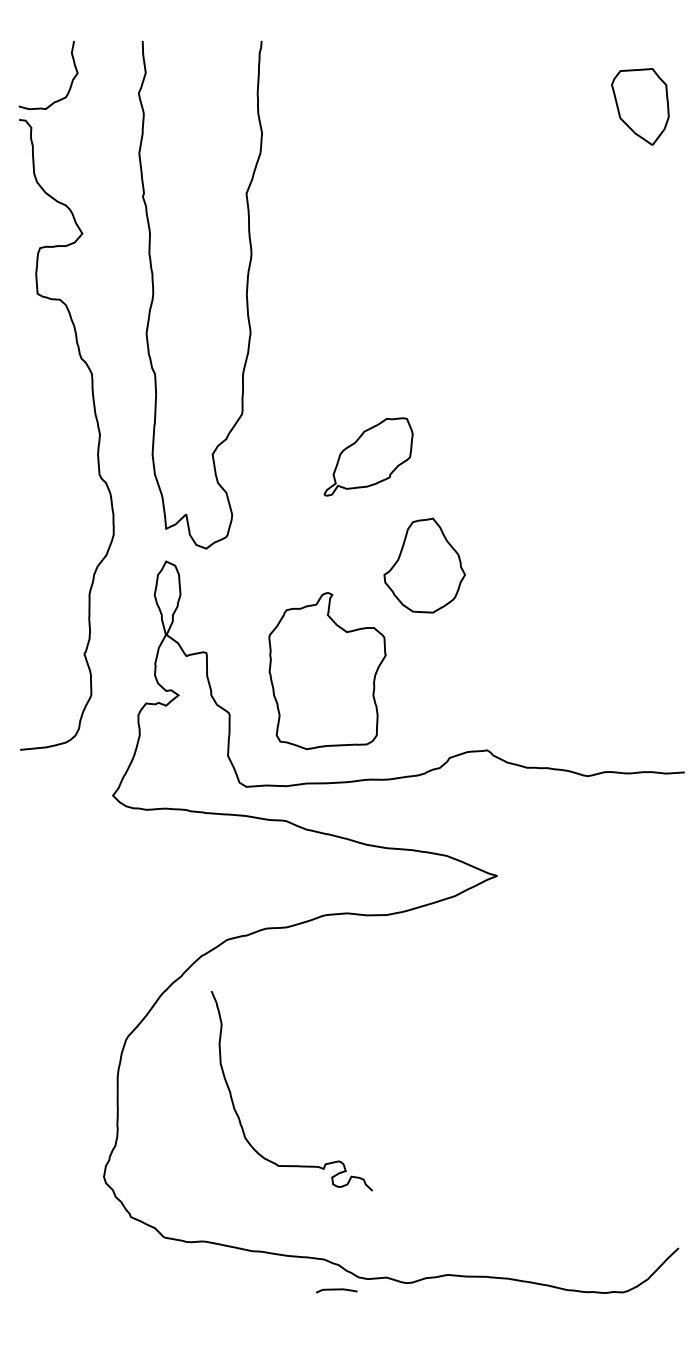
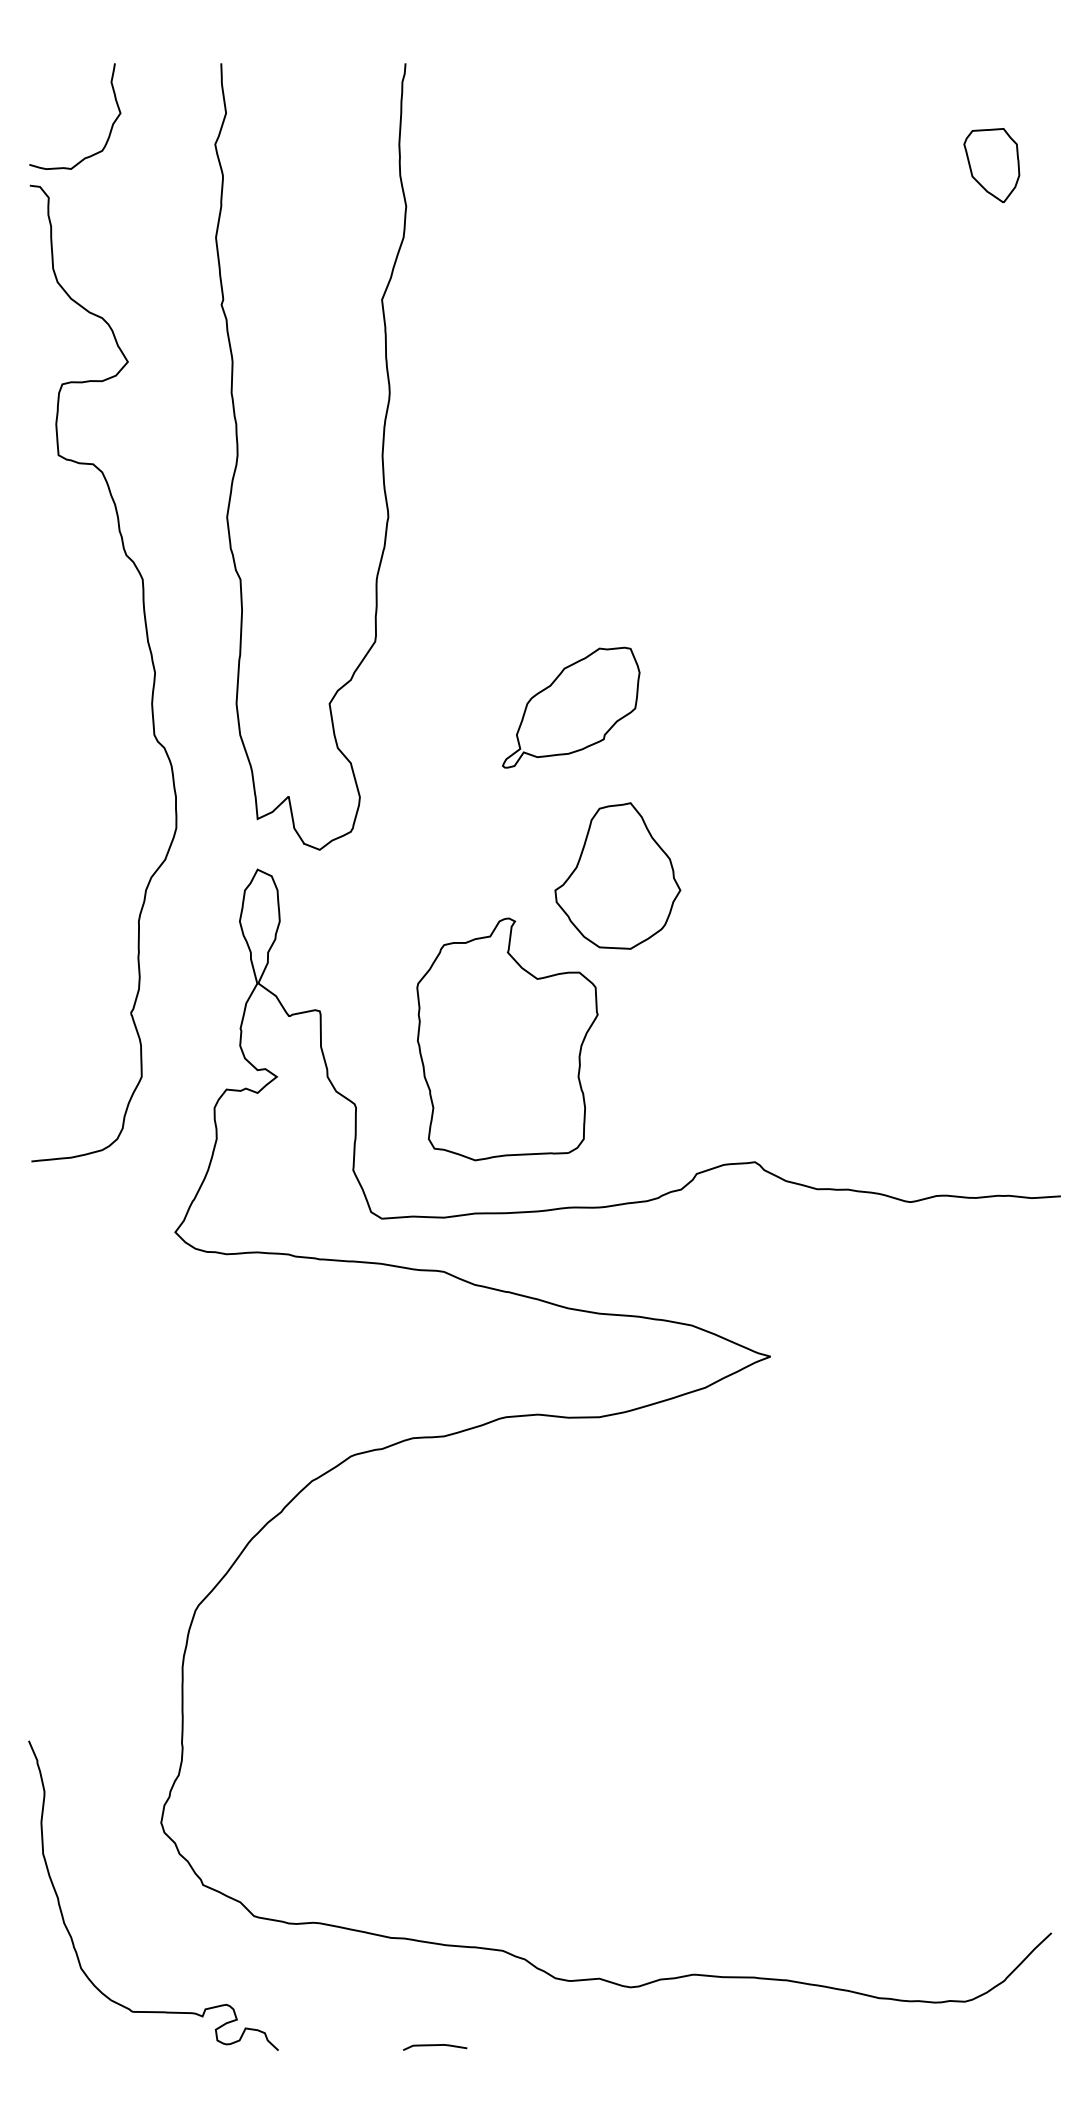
part: (639, 106) -> (990, 164), size x0.62
part: (424, 565) -> (617, 875), moved
curve: (239, 1116) -> (72, 1935), moved
curve: (336, 1290) -> (434, 2046), moved

